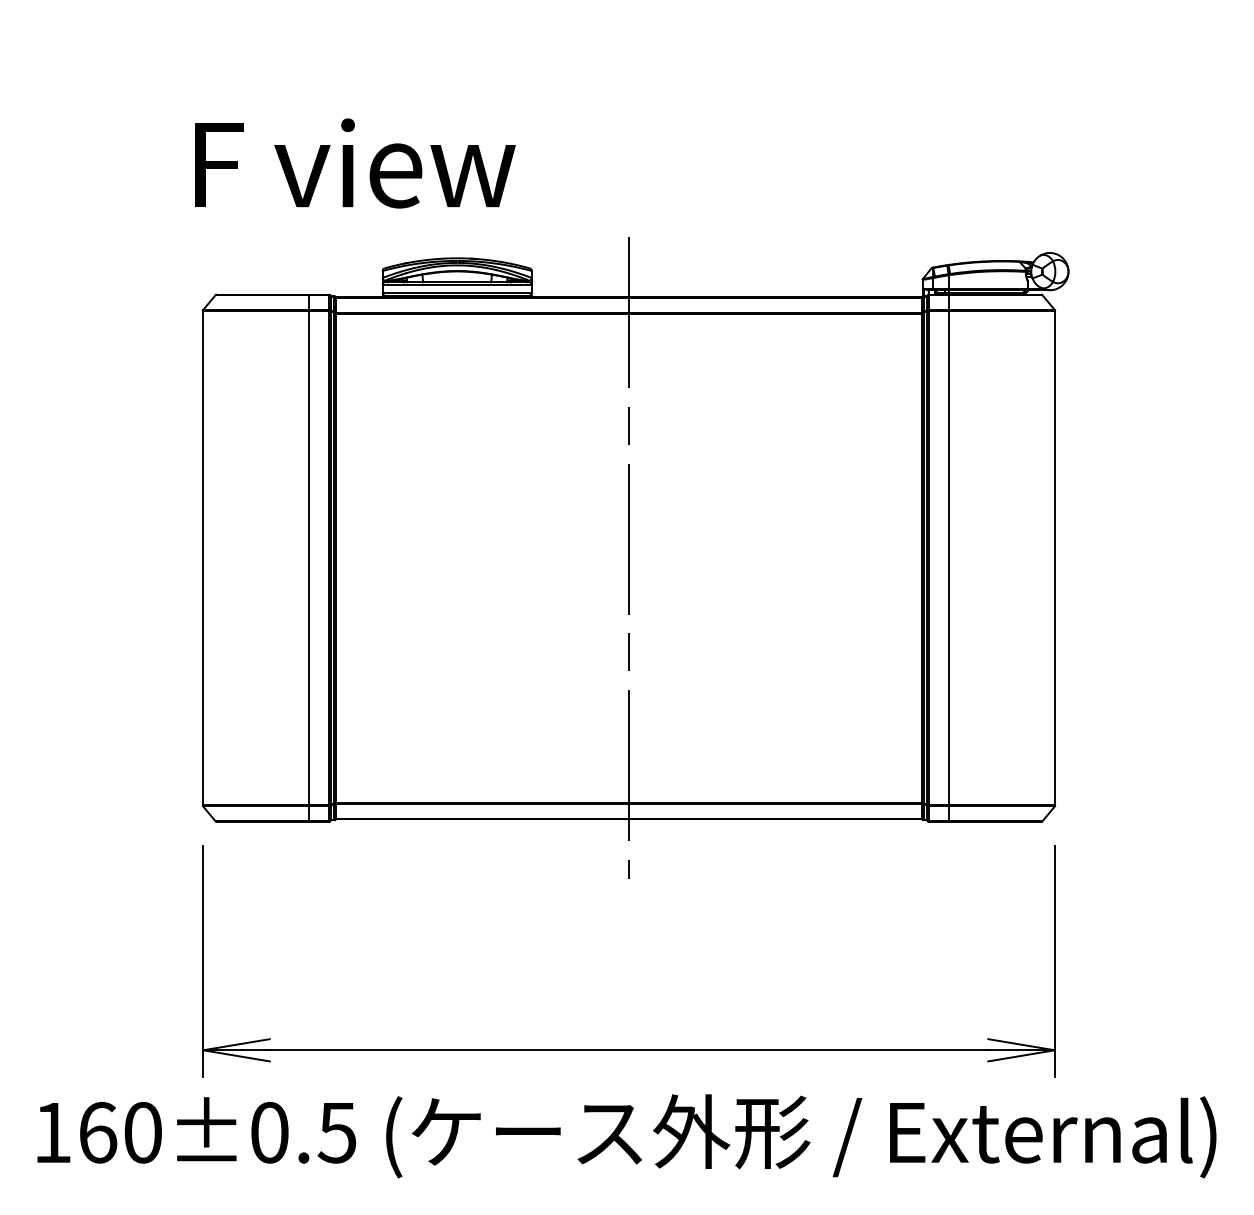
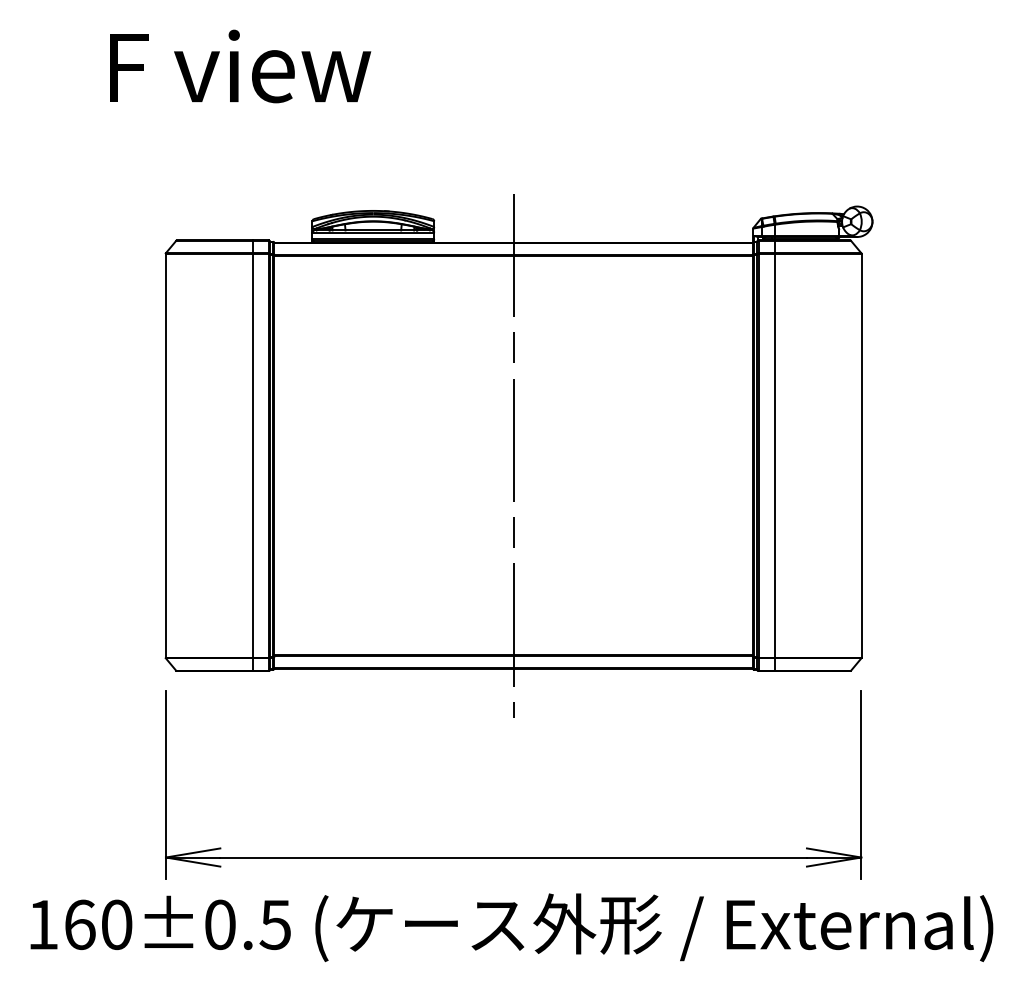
text: (355, 163) -> (240, 66), moved

